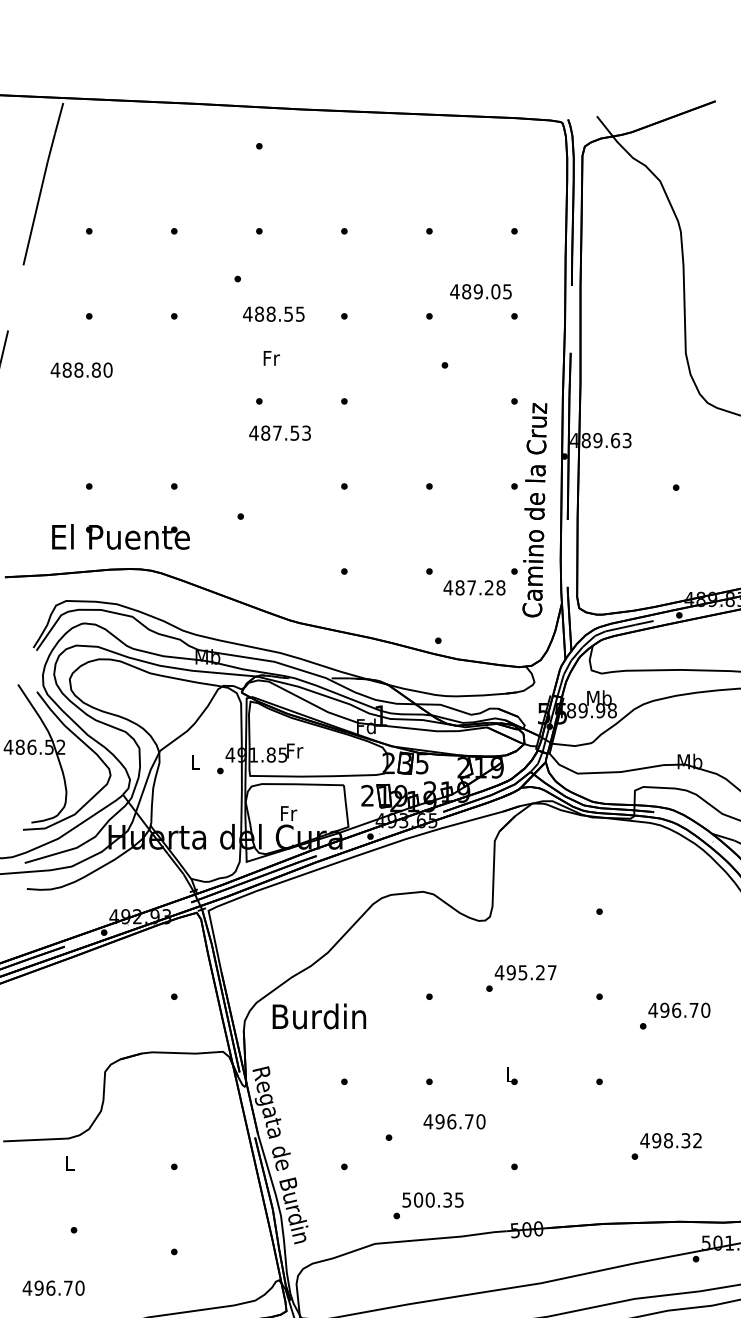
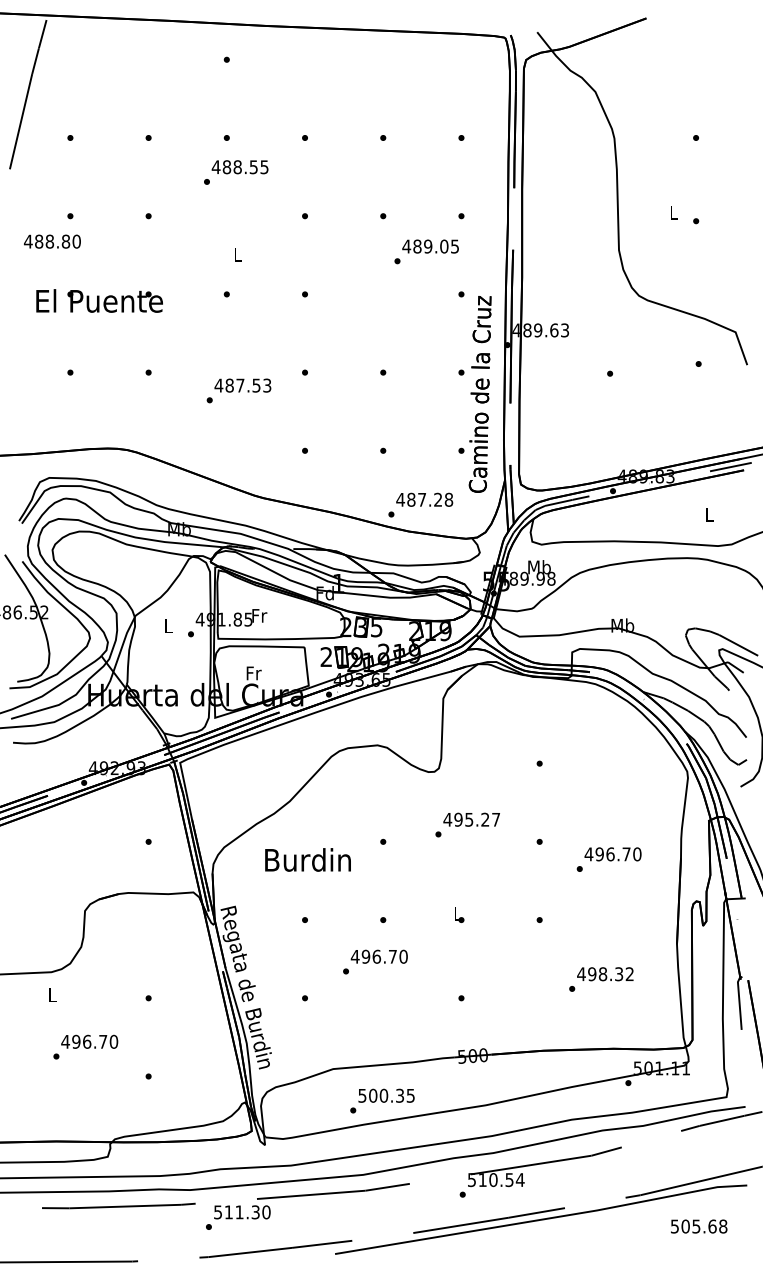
text: (480, 291) -> (430, 246), moved
text: (273, 314) -> (239, 167), moved
text: (270, 358) -> (237, 254), Fr -> L
text: (81, 369) -> (52, 241), moved
text: (279, 433) -> (242, 385), moved
text: (120, 536) -> (99, 300), moved
text: (474, 587) -> (424, 499), moved
text: (318, 1015) -> (307, 859), moved
text: (453, 1121) -> (378, 956), moved
text: (428, 1205) -> (382, 1100), moved
text: (53, 1287) -> (89, 1041), moved

